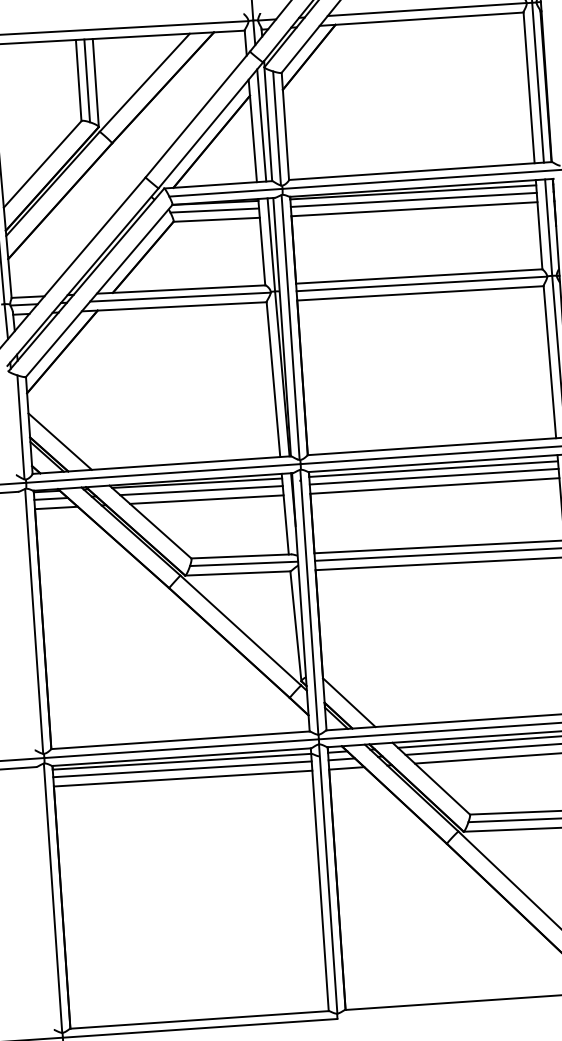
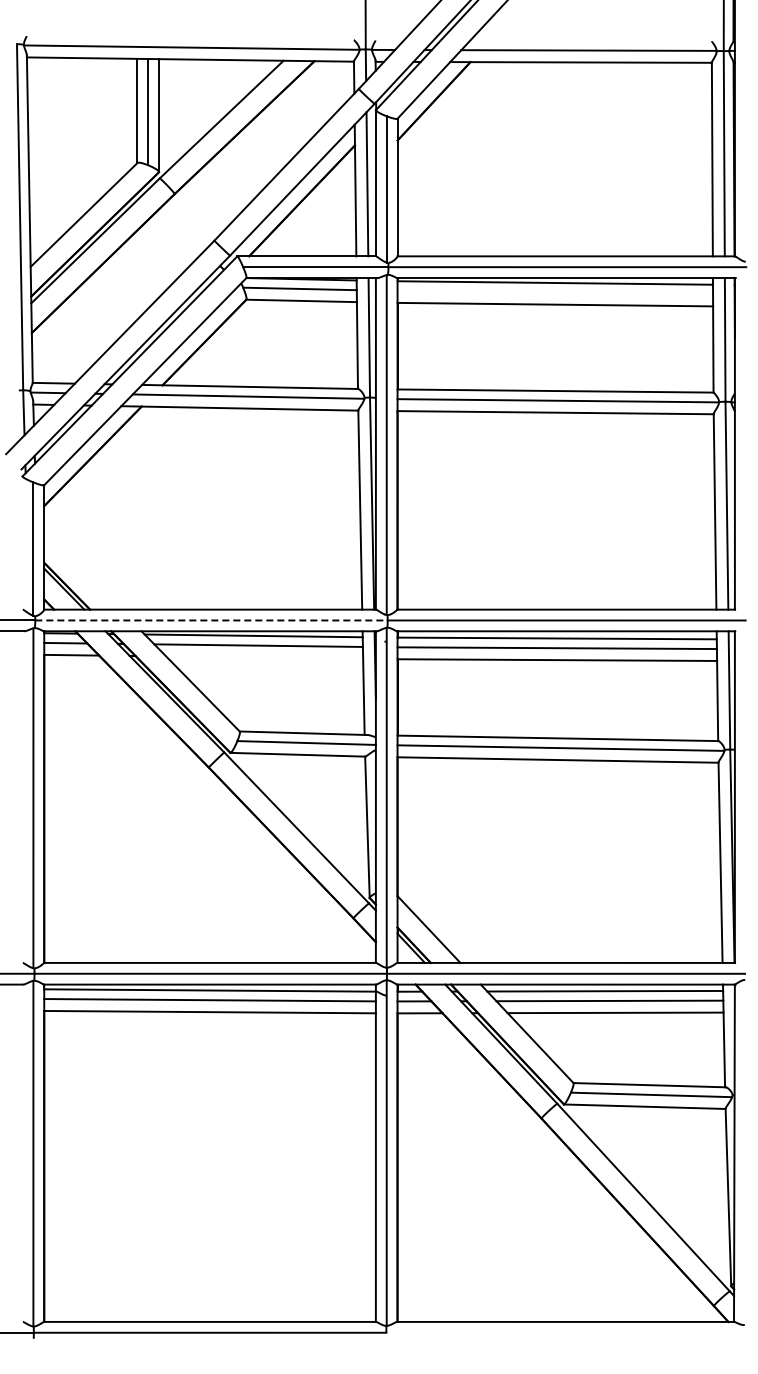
line: (413, 199) -> (555, 292), removed
line: (60, 441) -> (82, 570), removed
line: (164, 473) -> (212, 620), solid -> dashed
line: (206, 499) -> (264, 657), removed

